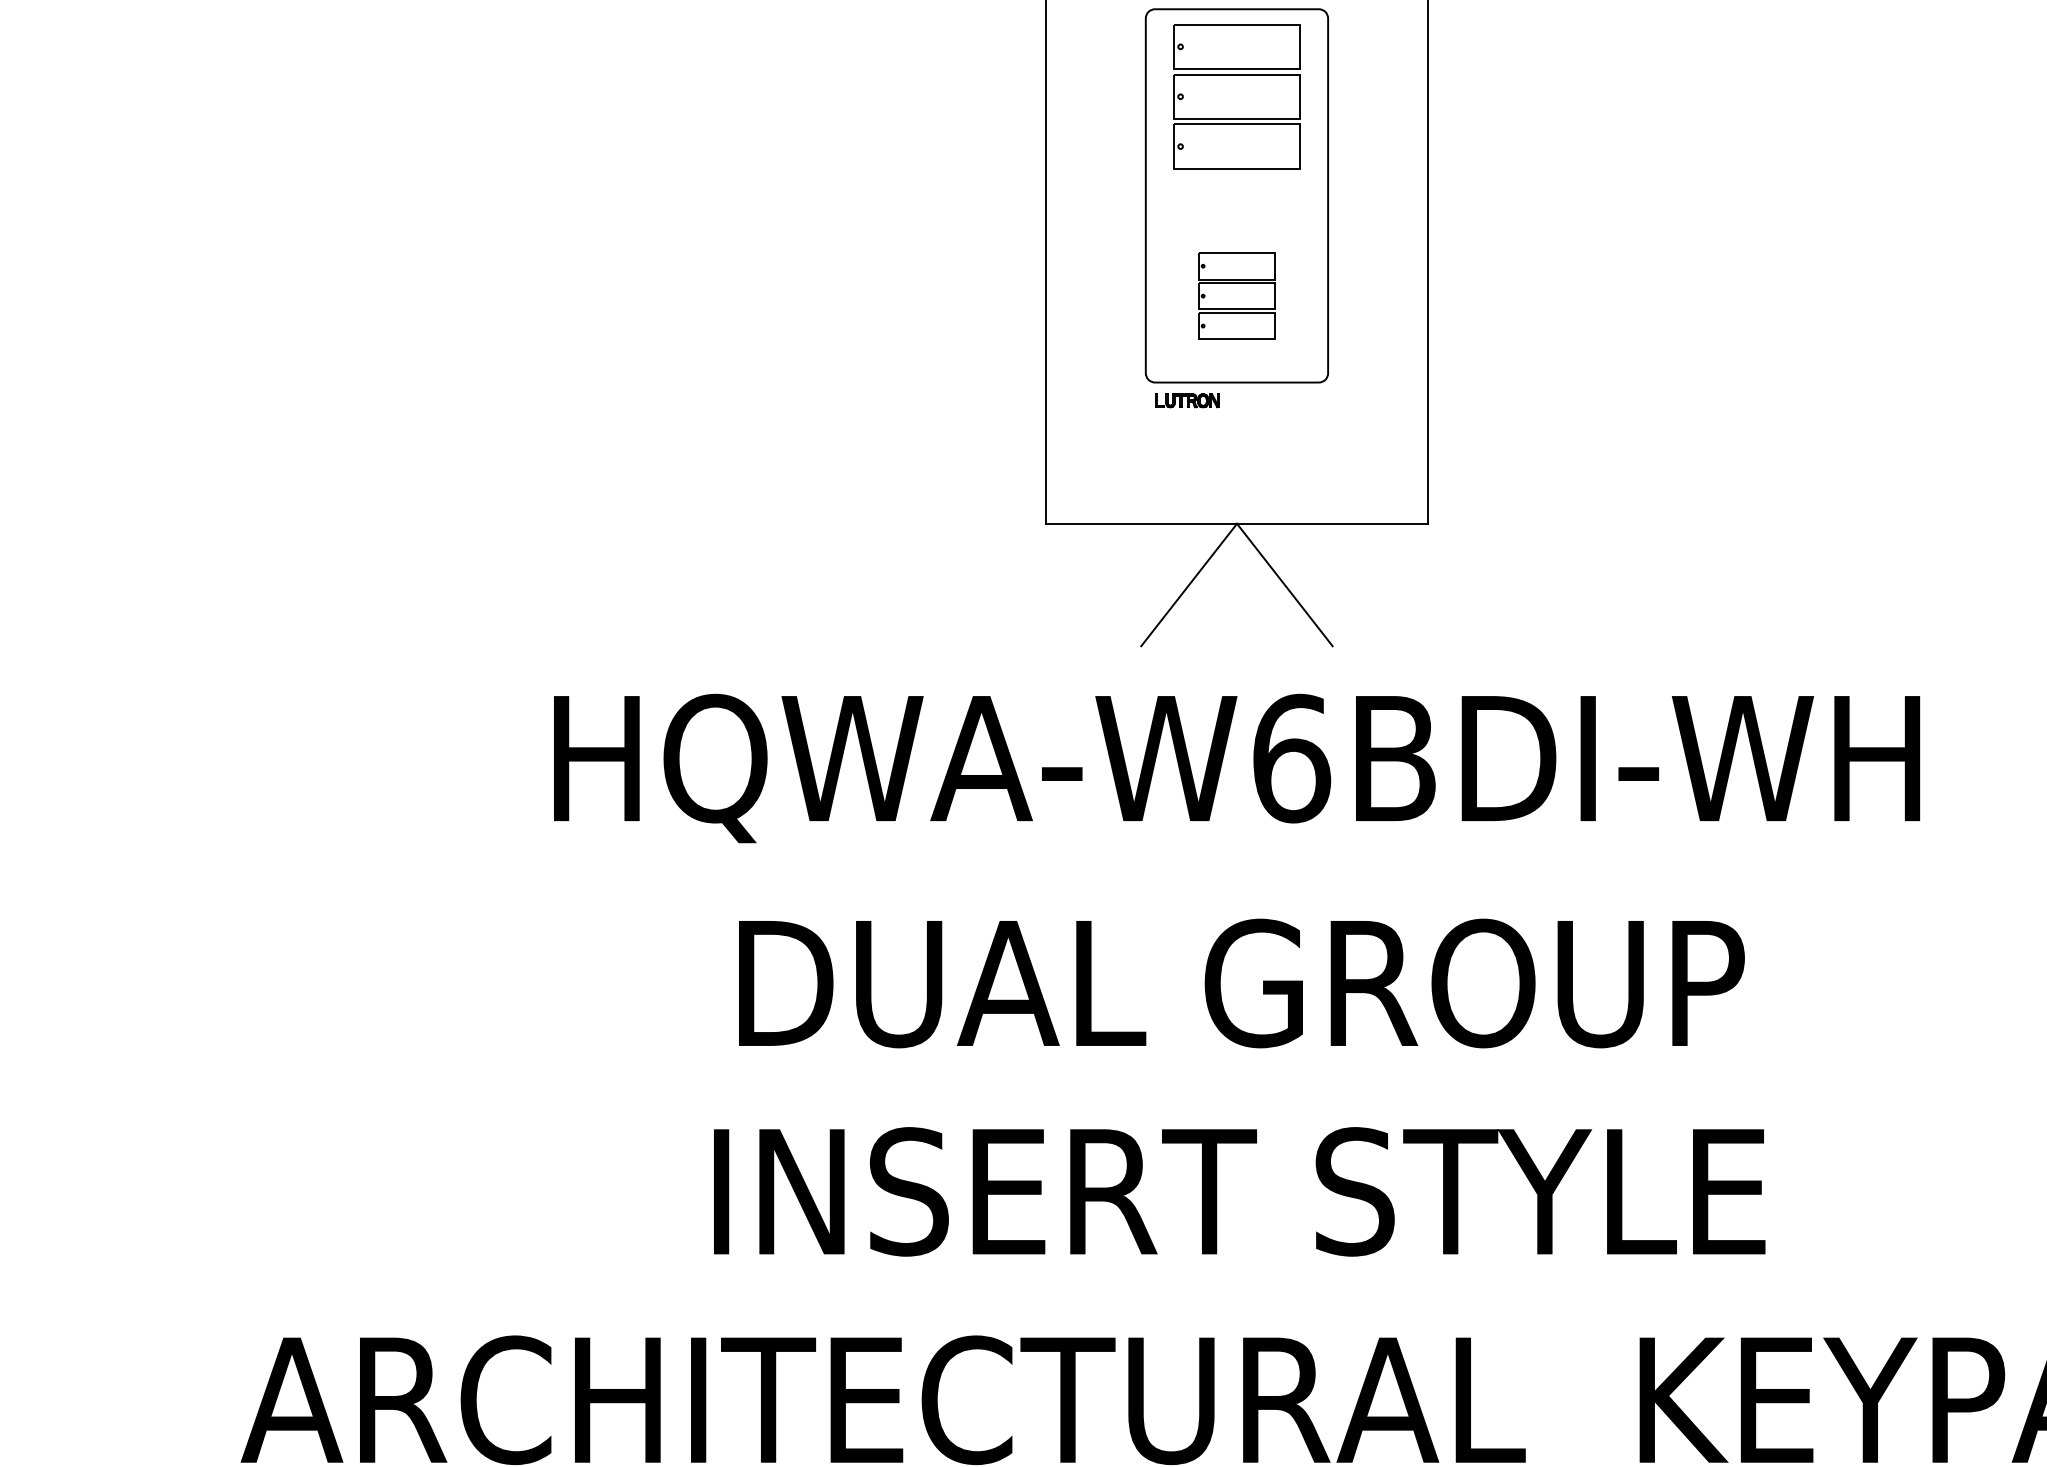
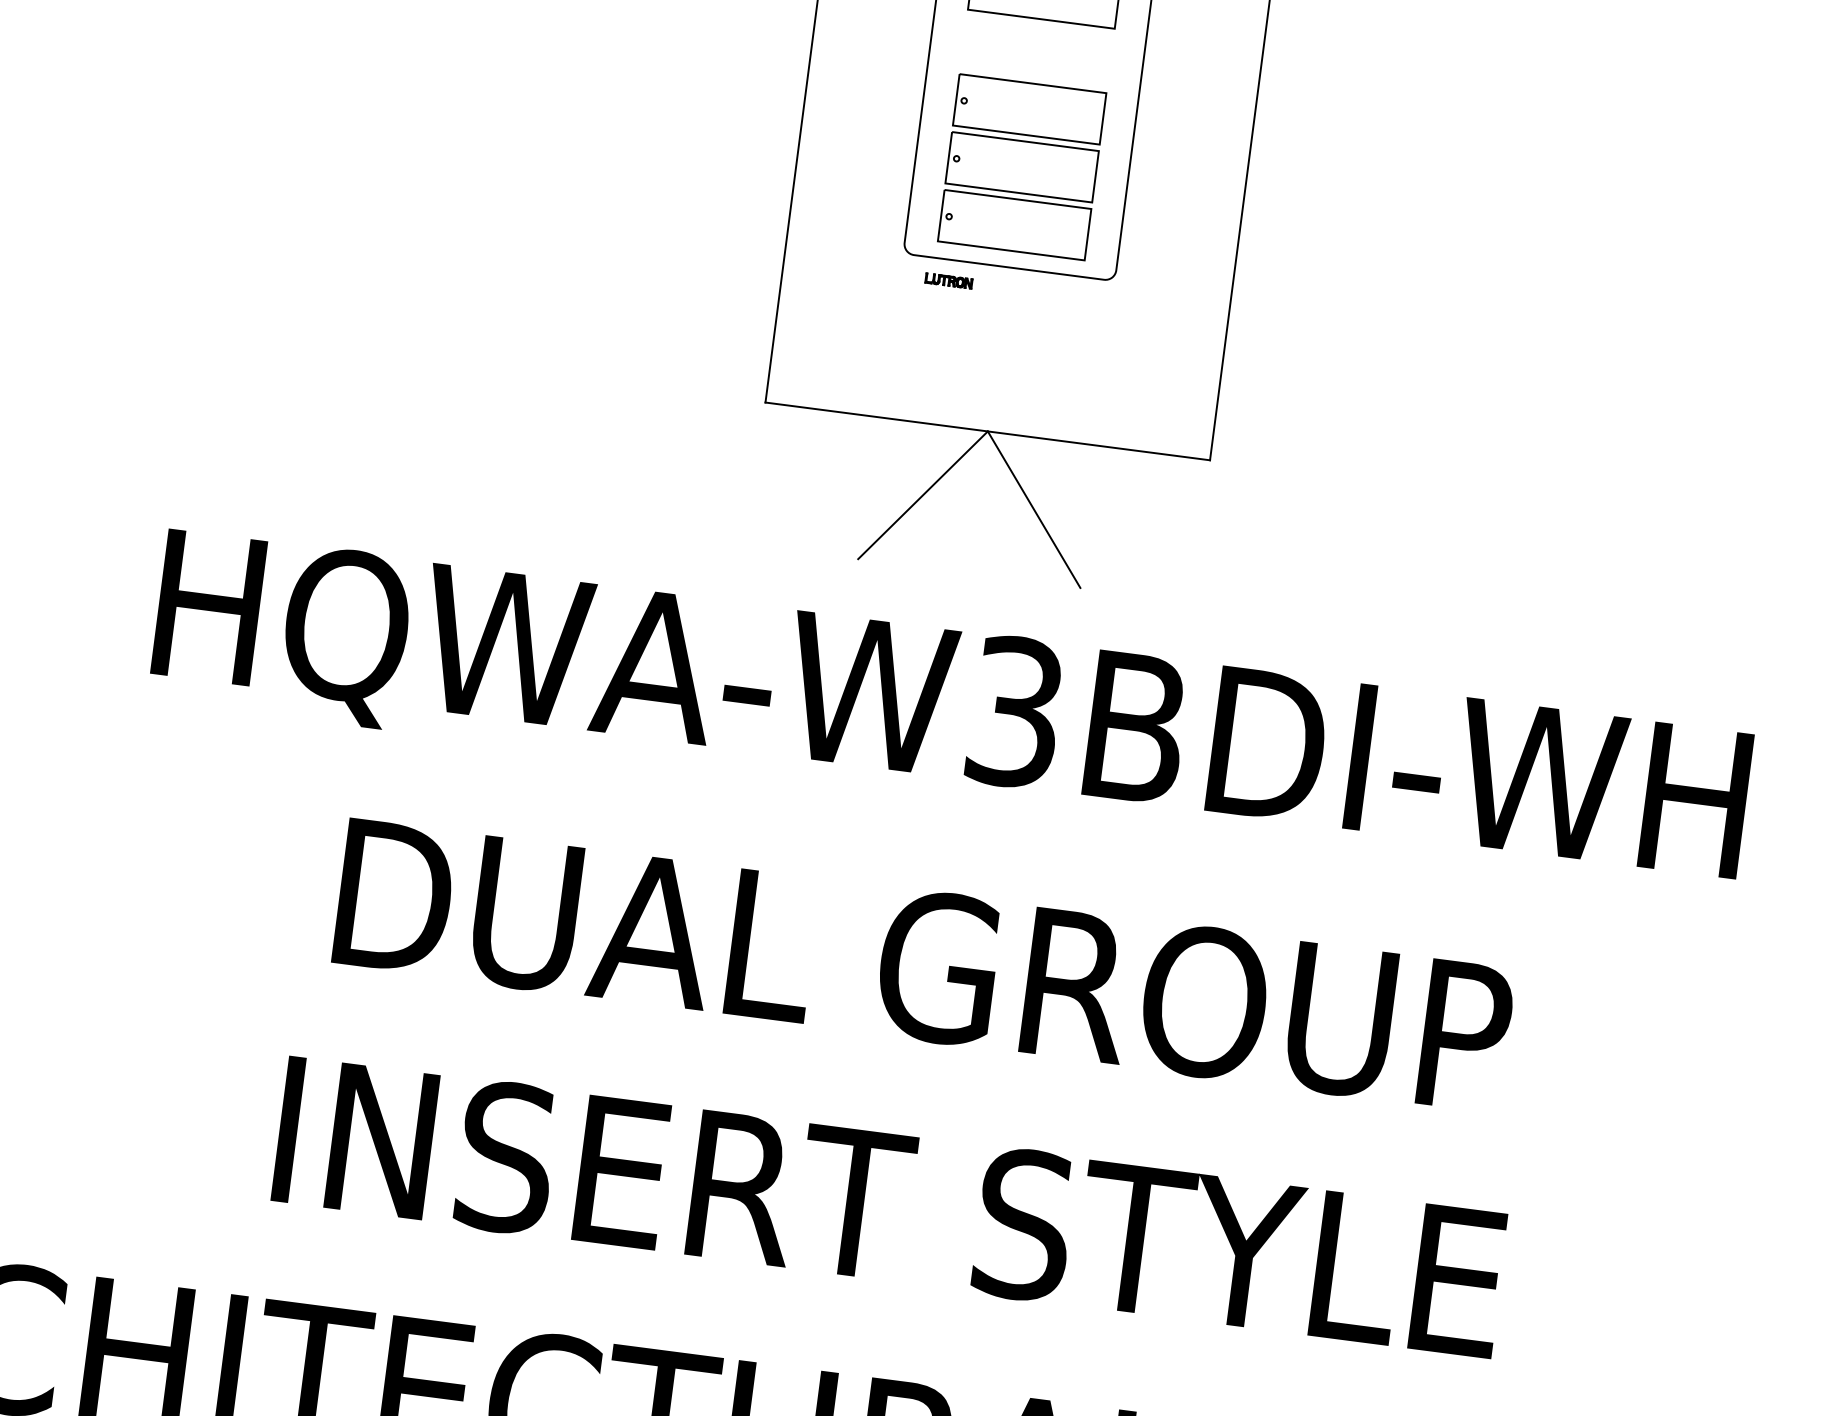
part: (1236, 295) -> (1021, 166), size x1.67
part: (1187, 400) -> (948, 280), size x0.62
text: (1292, 758) -> (1016, 712), HQWA-W6BDI-WH -> HQWA-W3BDI-WH

